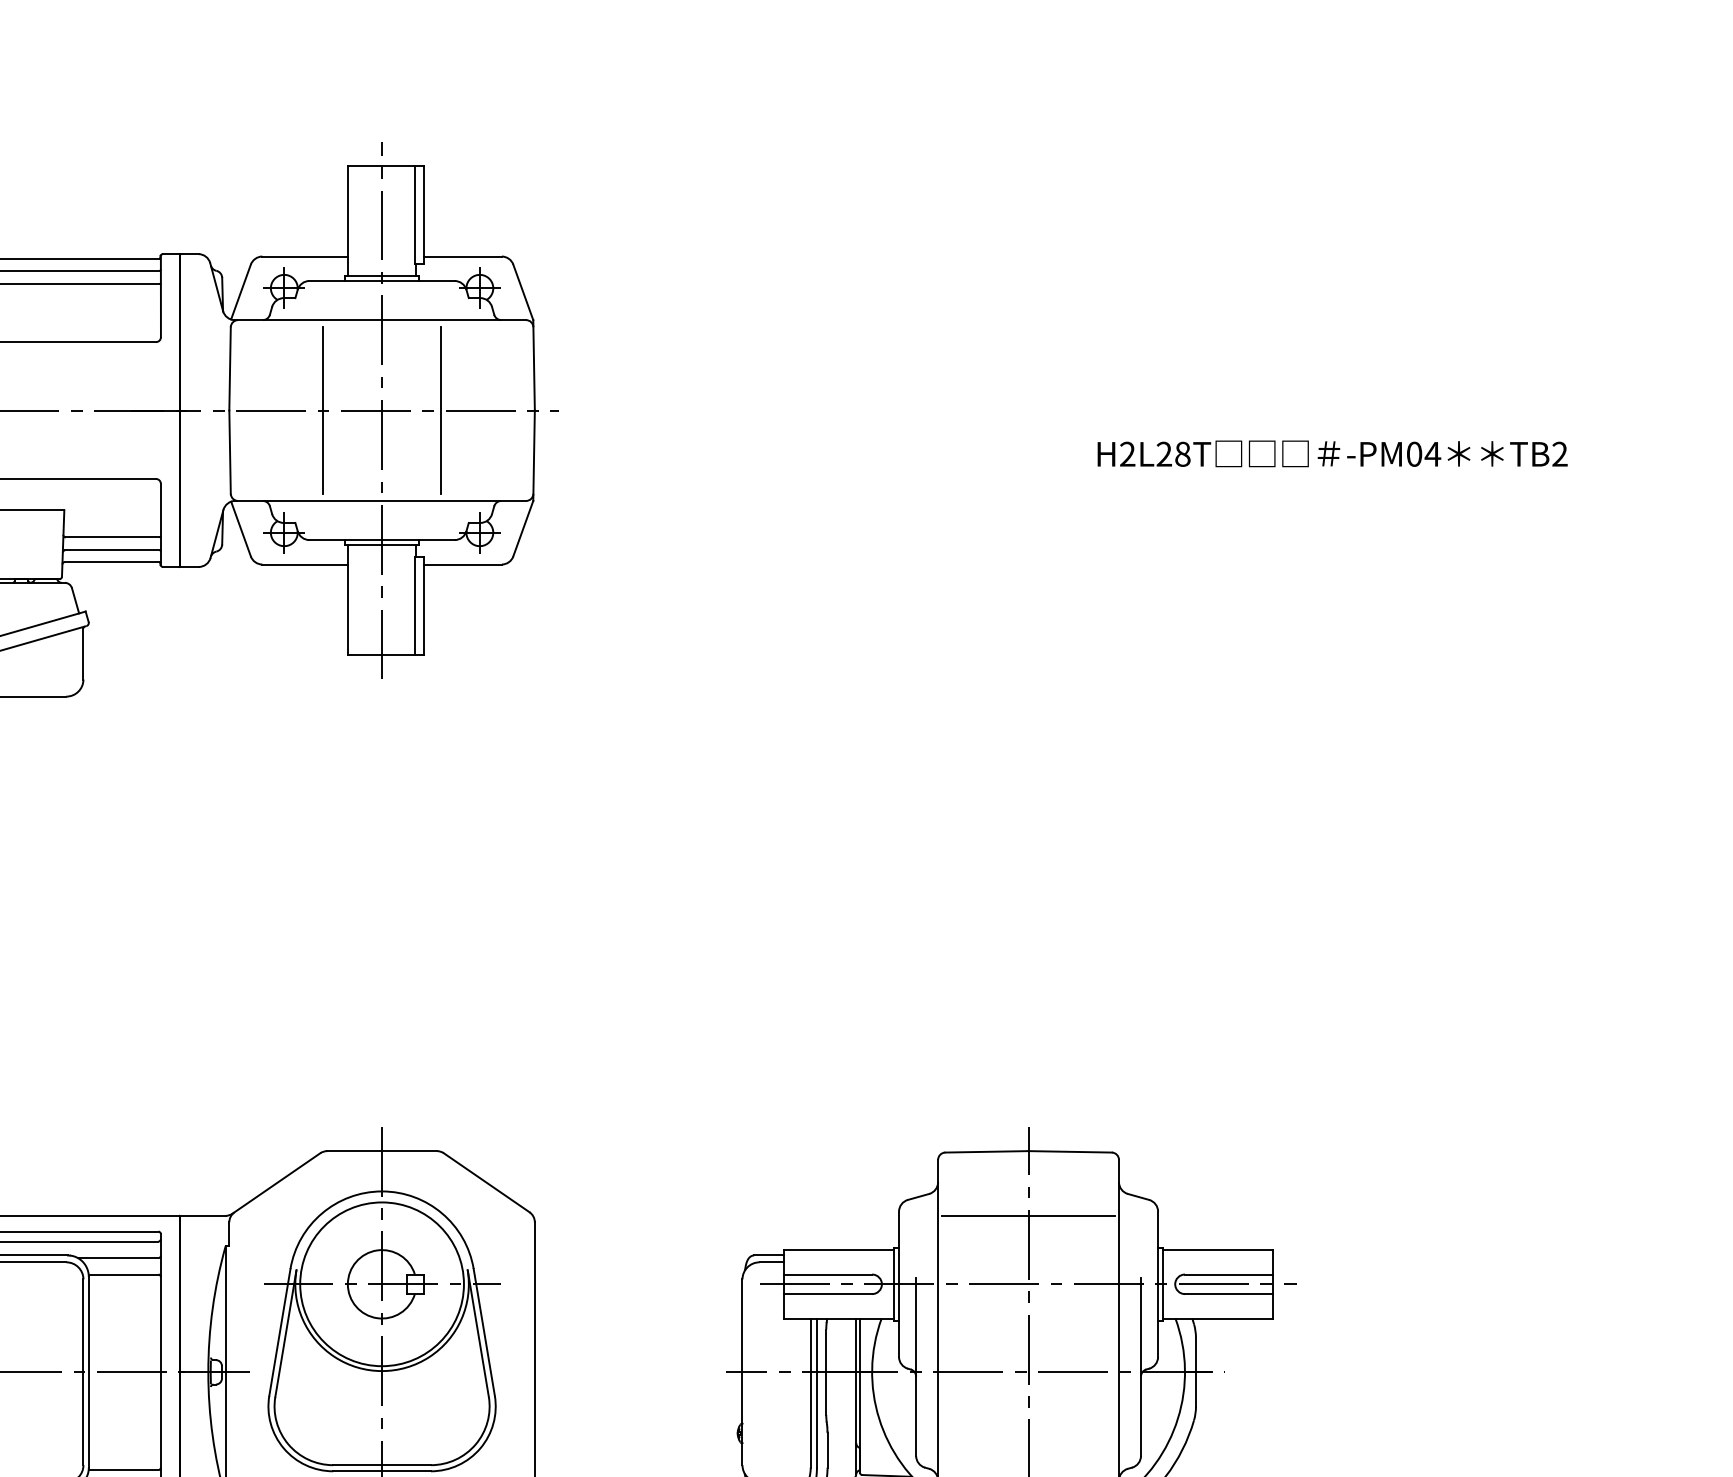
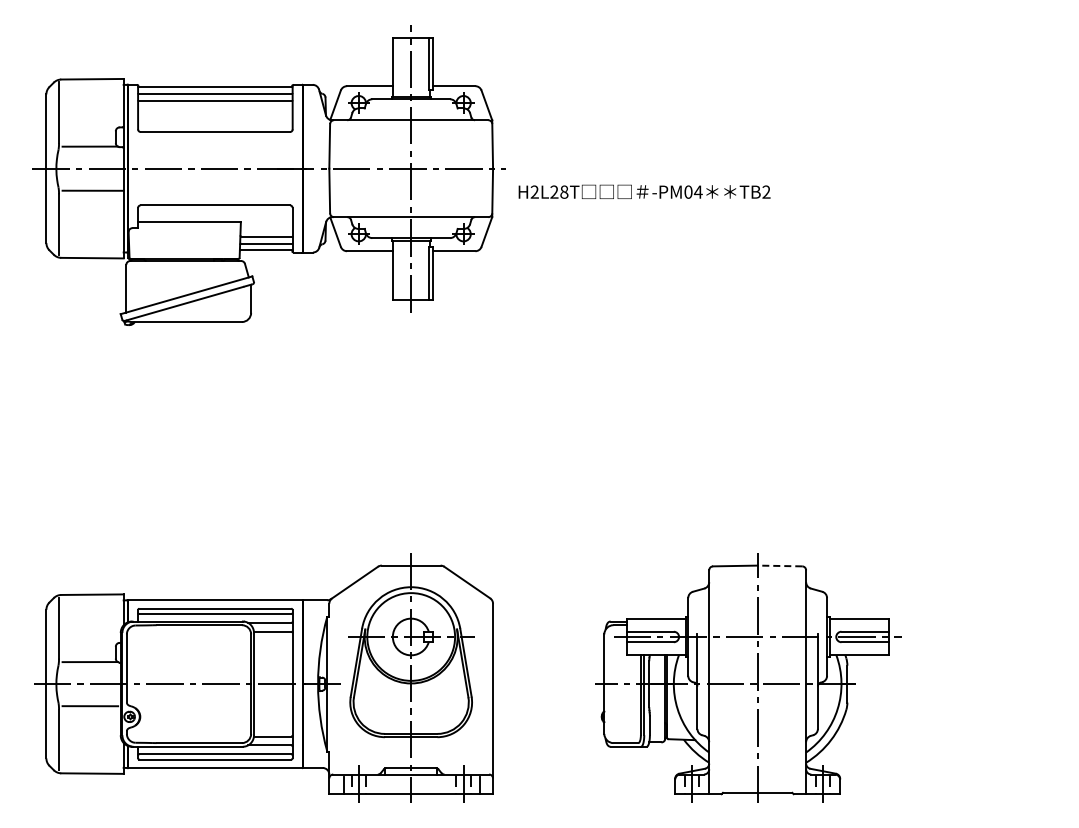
line: (322, 410) -> (379, 168), removed
line: (440, 410) -> (442, 168), removed
text: (1332, 453) -> (644, 191), moved
line: (1069, 1150) -> (779, 565), solid -> dashed
line: (1028, 1216) -> (757, 600), removed

